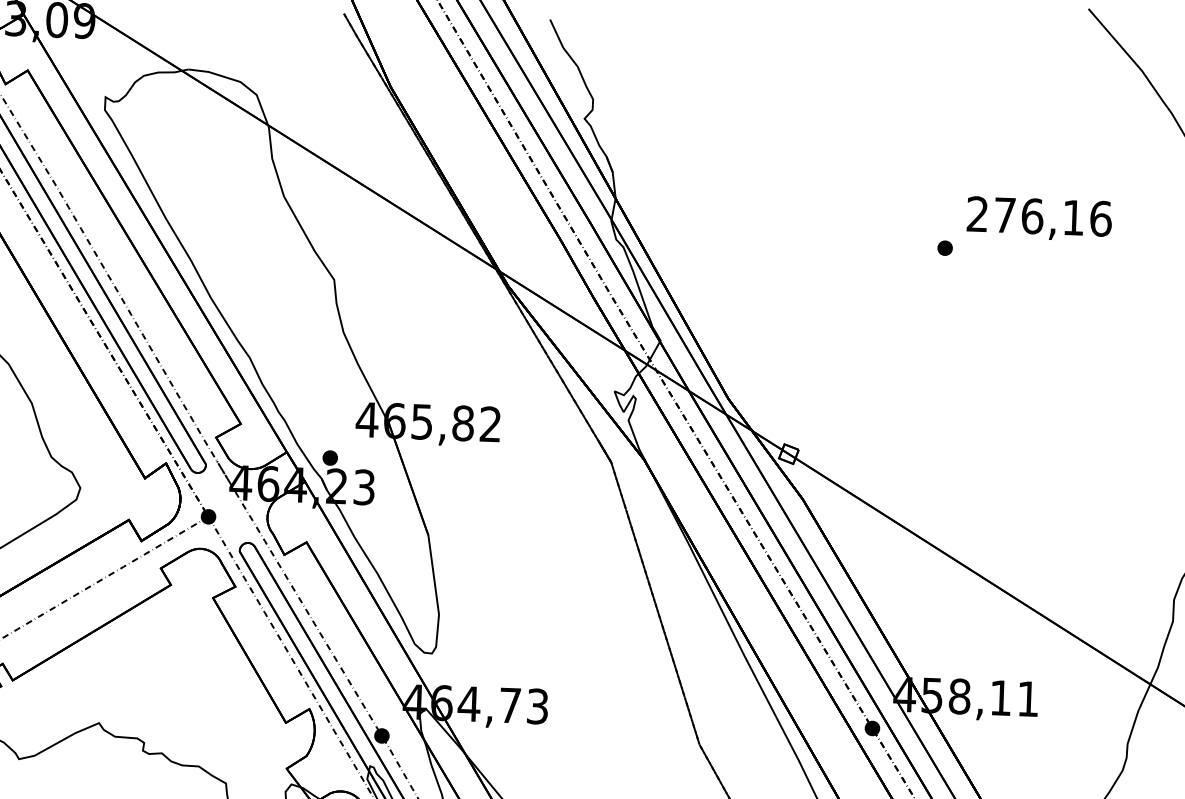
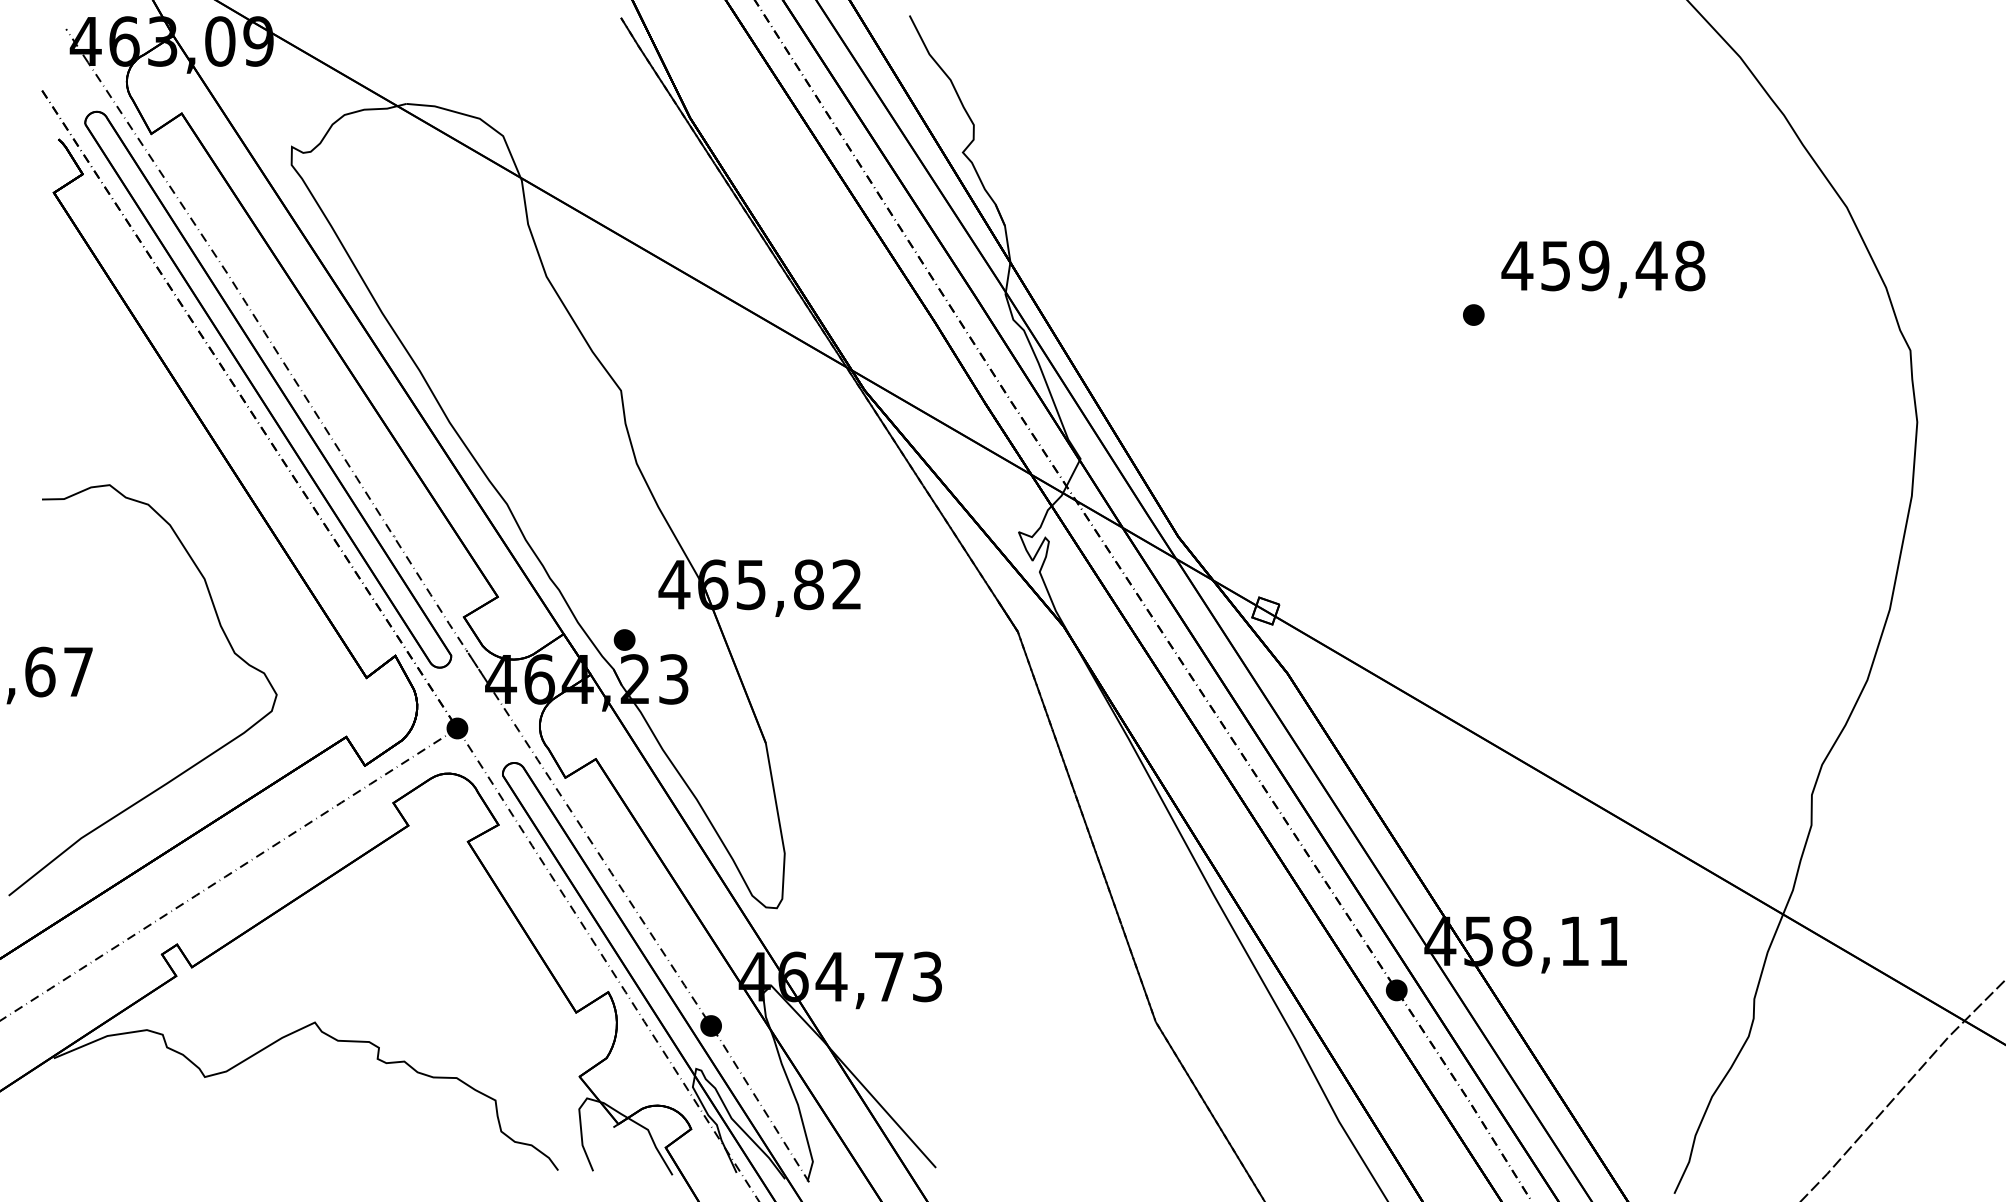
text: (1039, 216) -> (1603, 265), 276,16 -> 459,48

